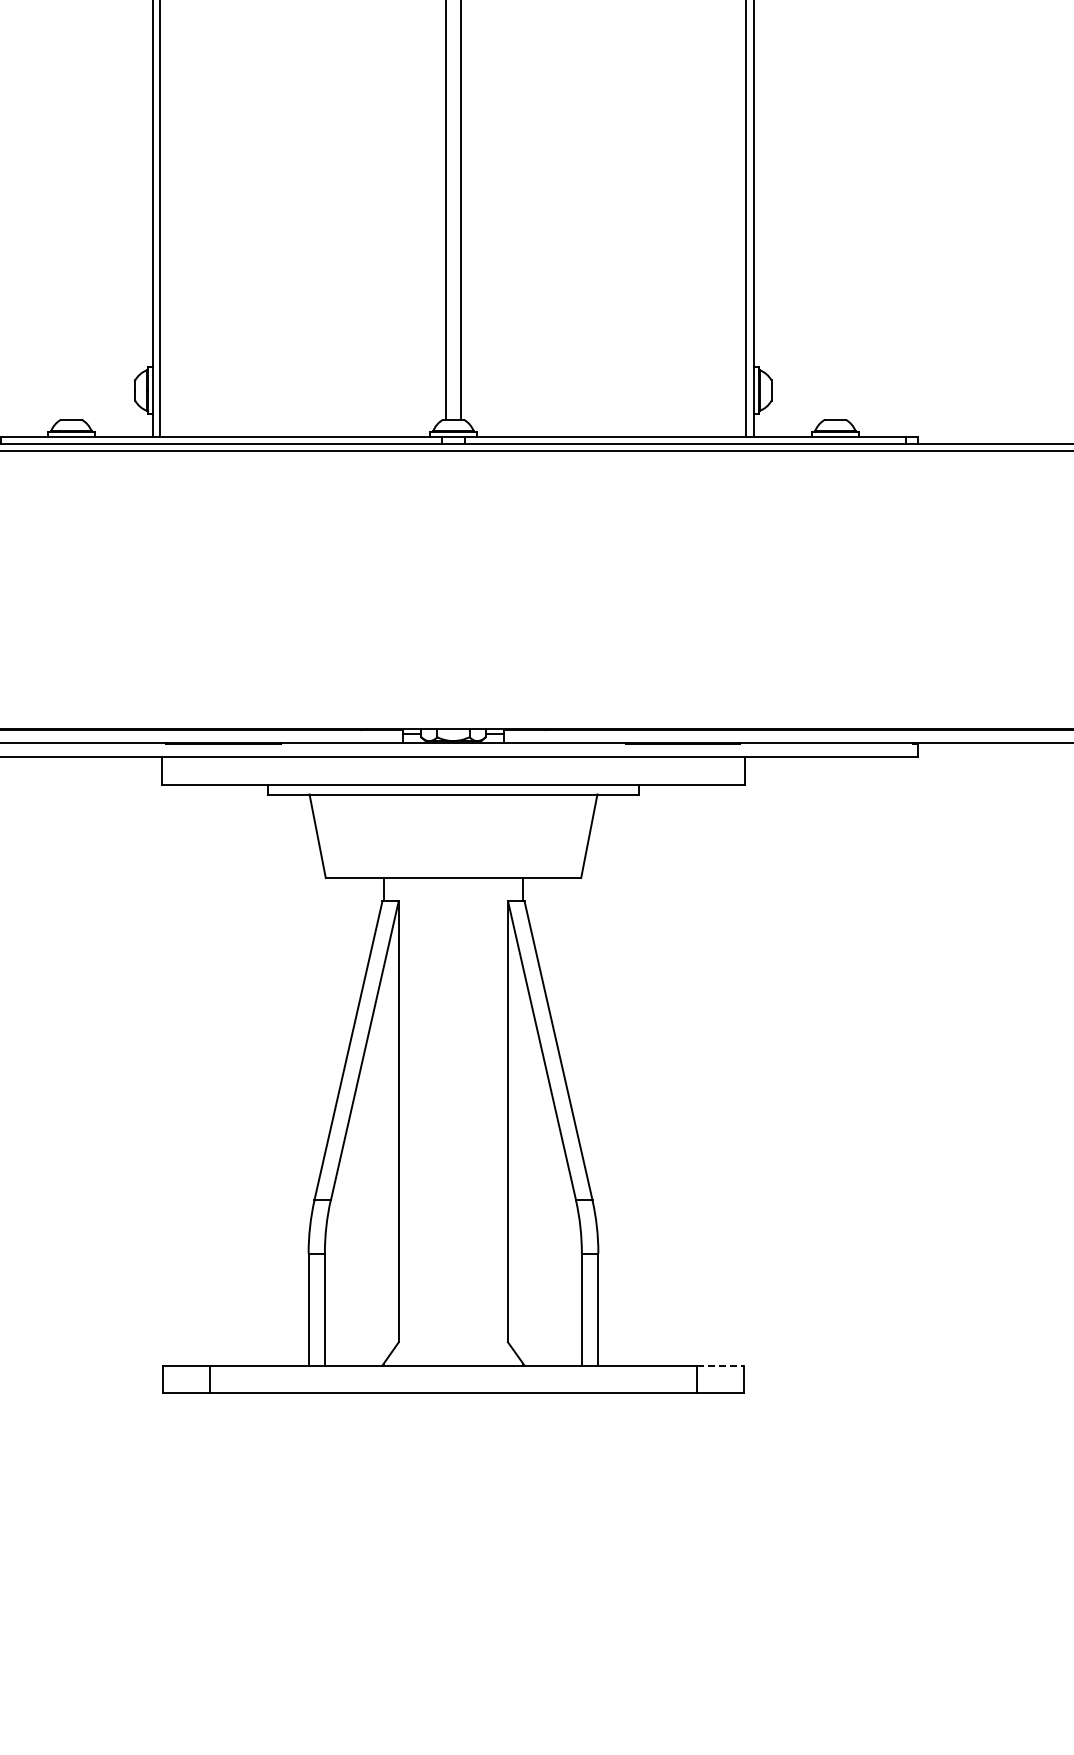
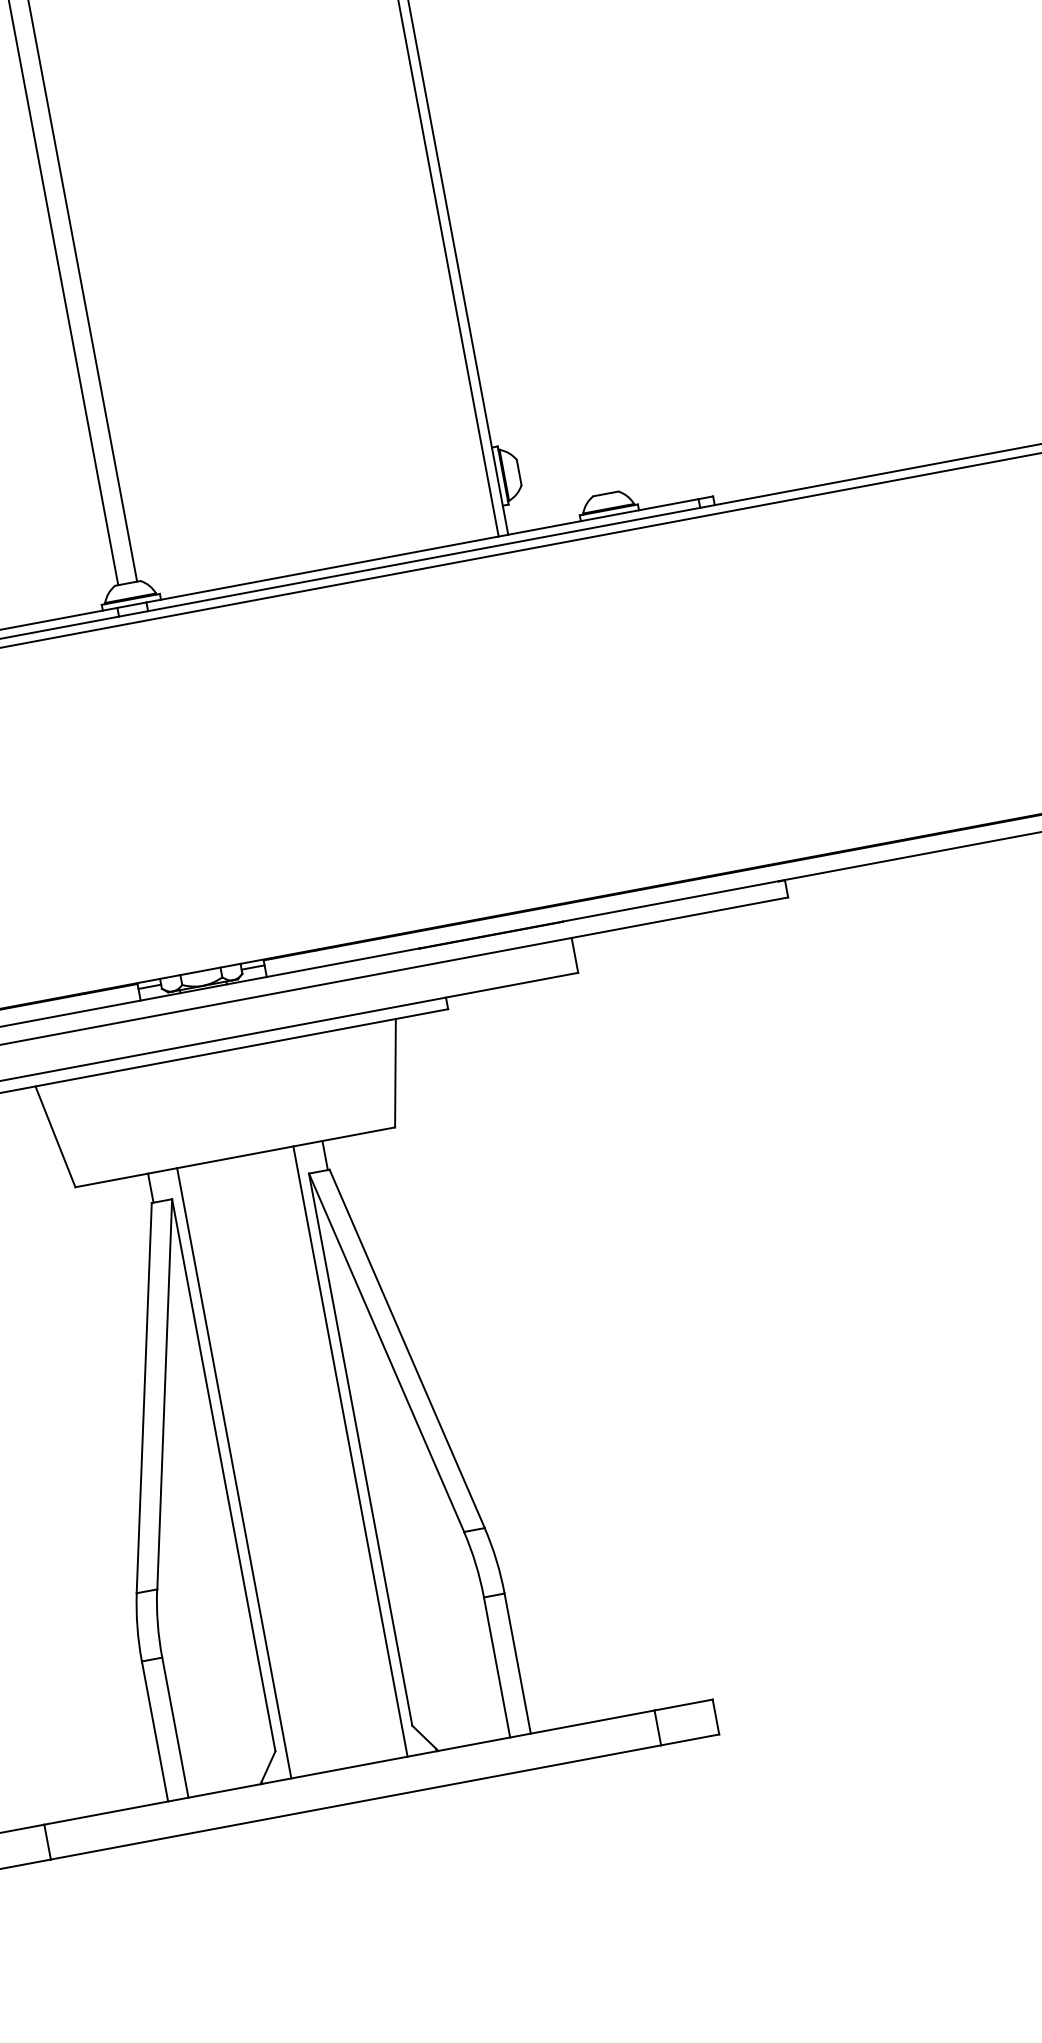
line: (407, 1121) -> (234, 1472), added
line: (499, 1121) -> (349, 1451), added
line: (720, 1365) -> (683, 1704), dashed -> solid

